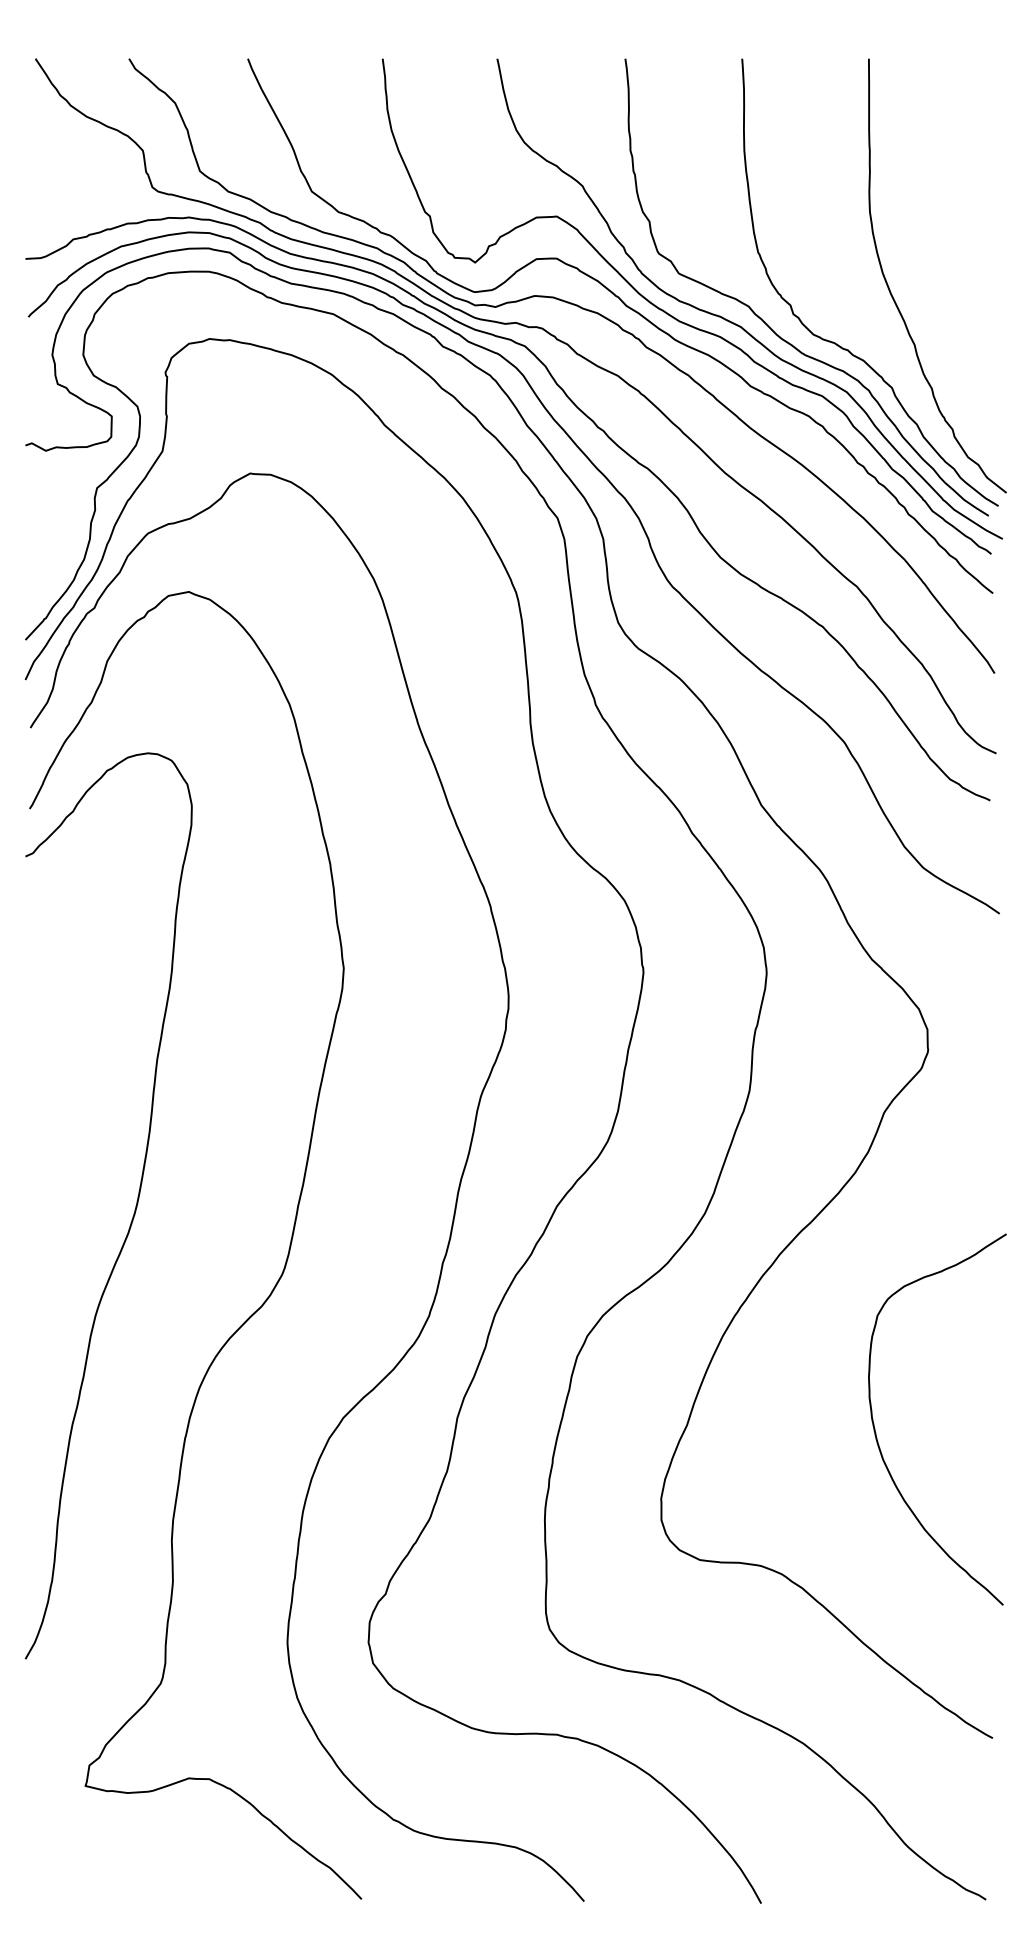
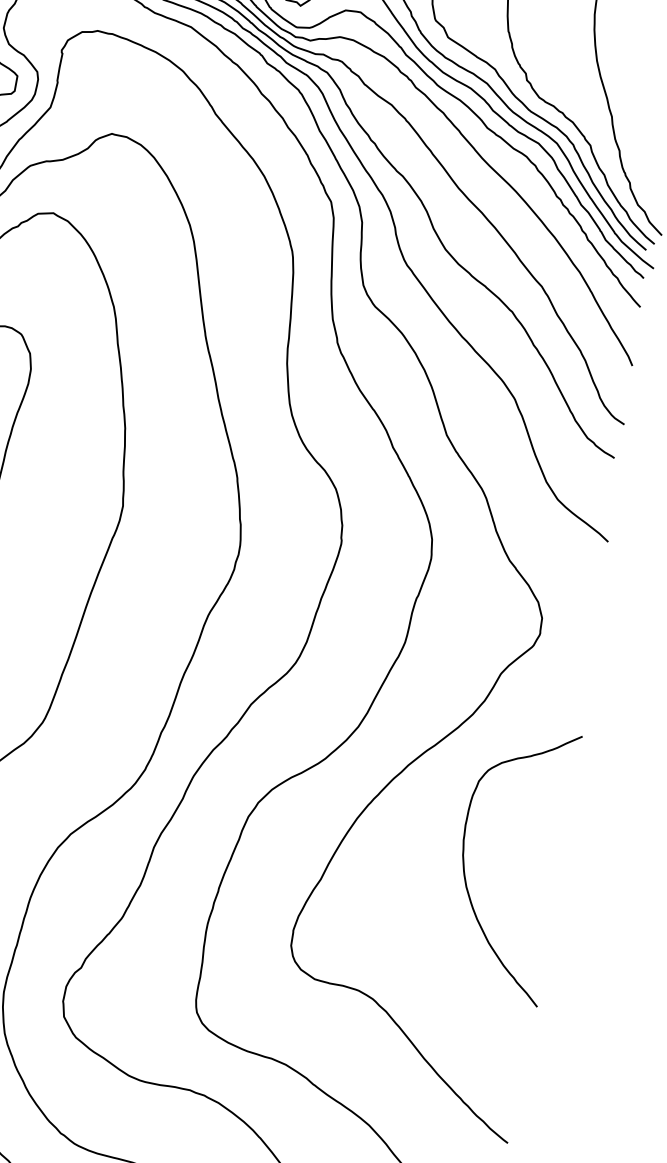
curve: (876, 1433) -> (464, 867), moved

